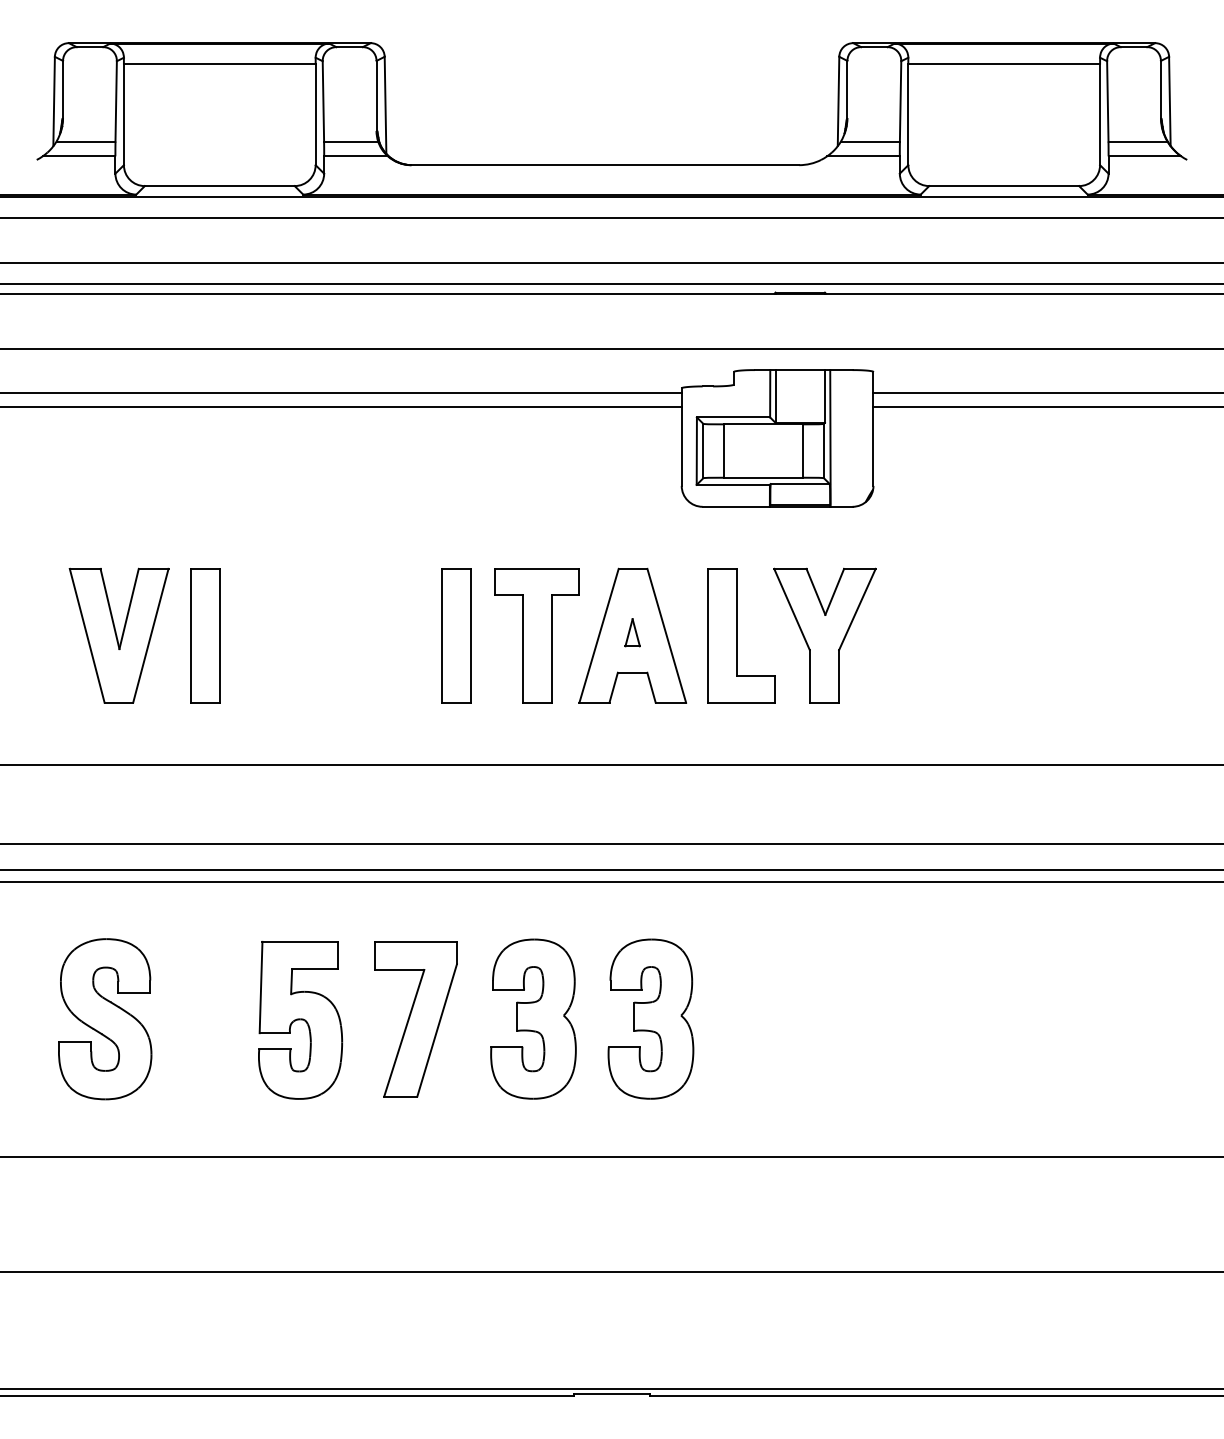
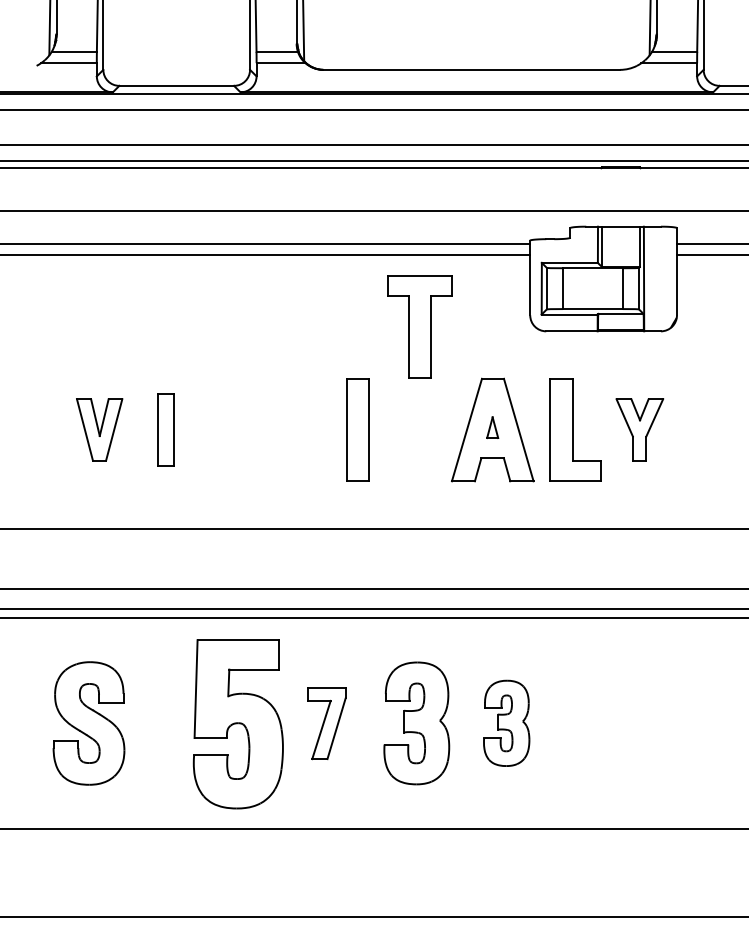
part: (118, 635) -> (99, 429), size x0.6
part: (205, 635) -> (165, 429), size x0.7
part: (536, 635) -> (419, 326), moved
part: (824, 635) -> (639, 429), size x0.6
part: (650, 1018) -> (506, 722), size x0.7
part: (415, 1019) -> (326, 723), size x0.6
part: (300, 1020) -> (238, 724), size x1.4

